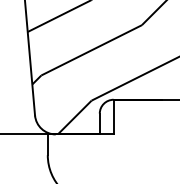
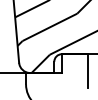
line: (162, 131) -> (88, 71), added

